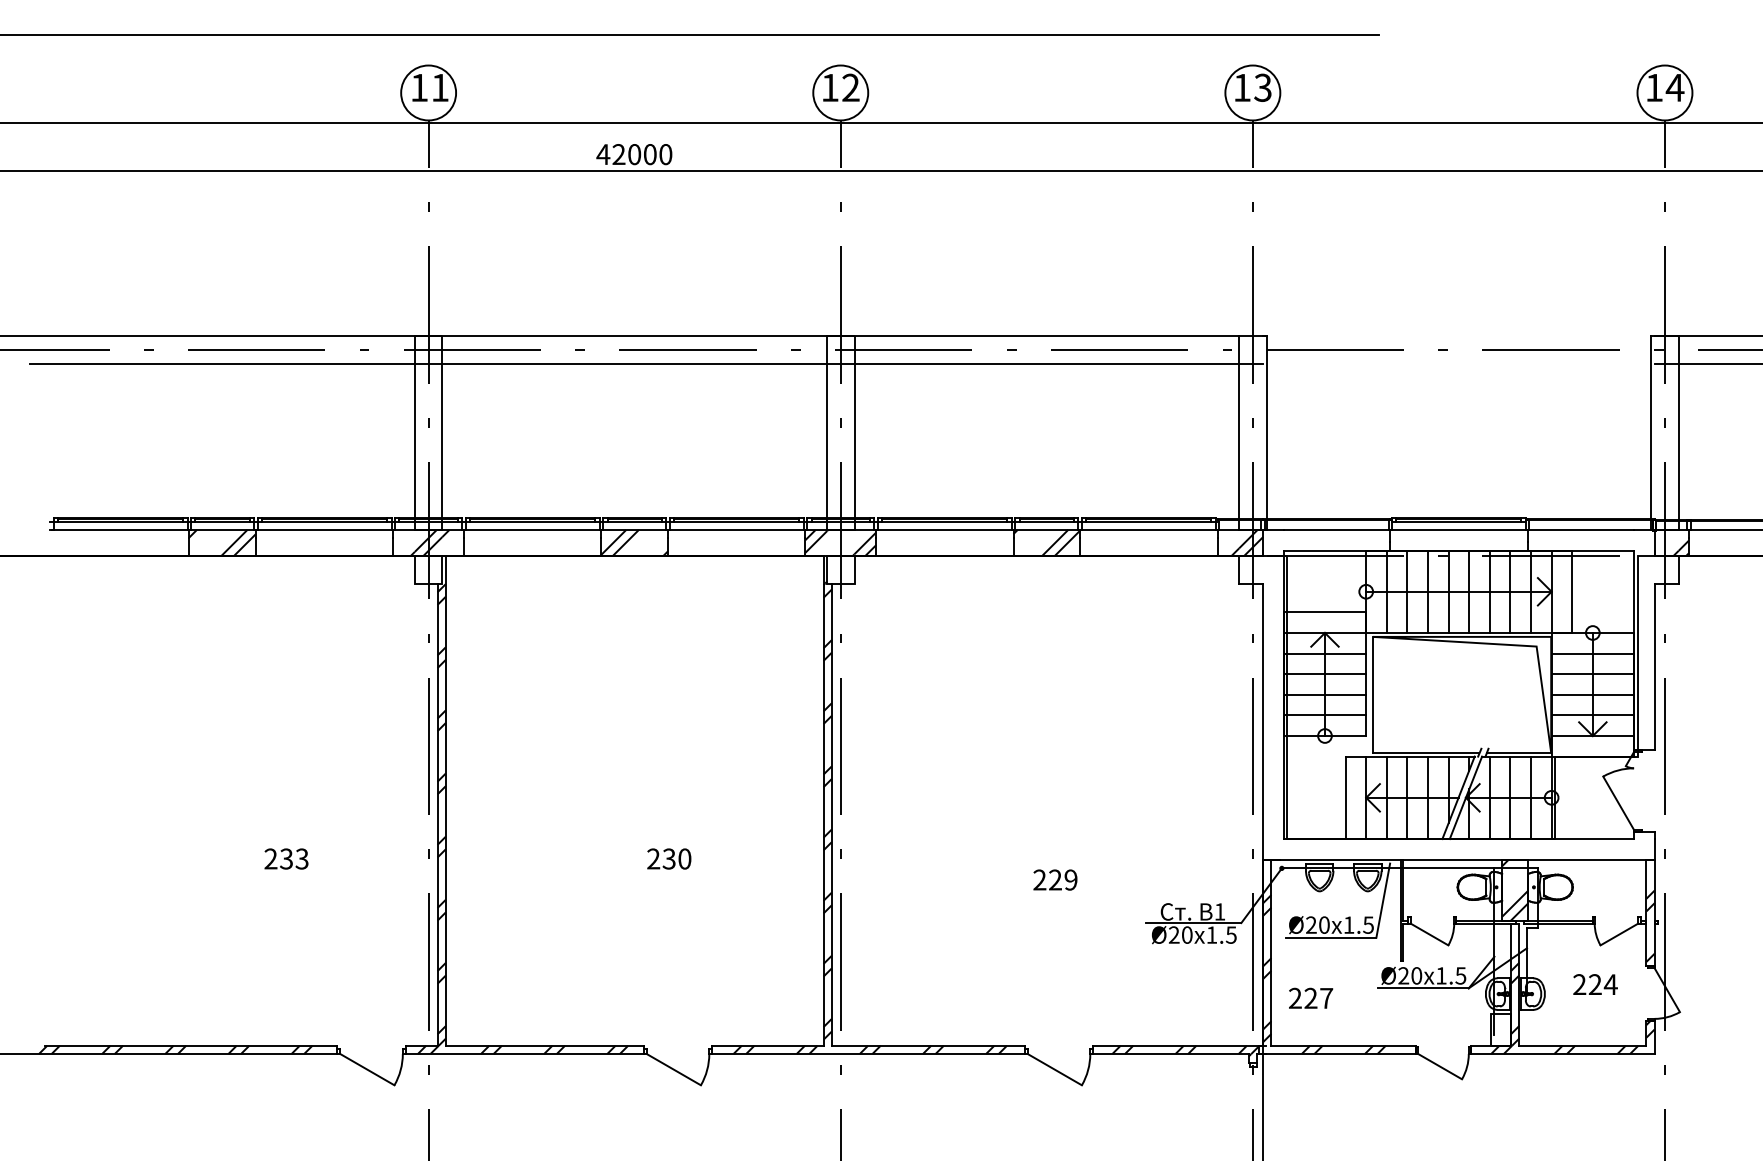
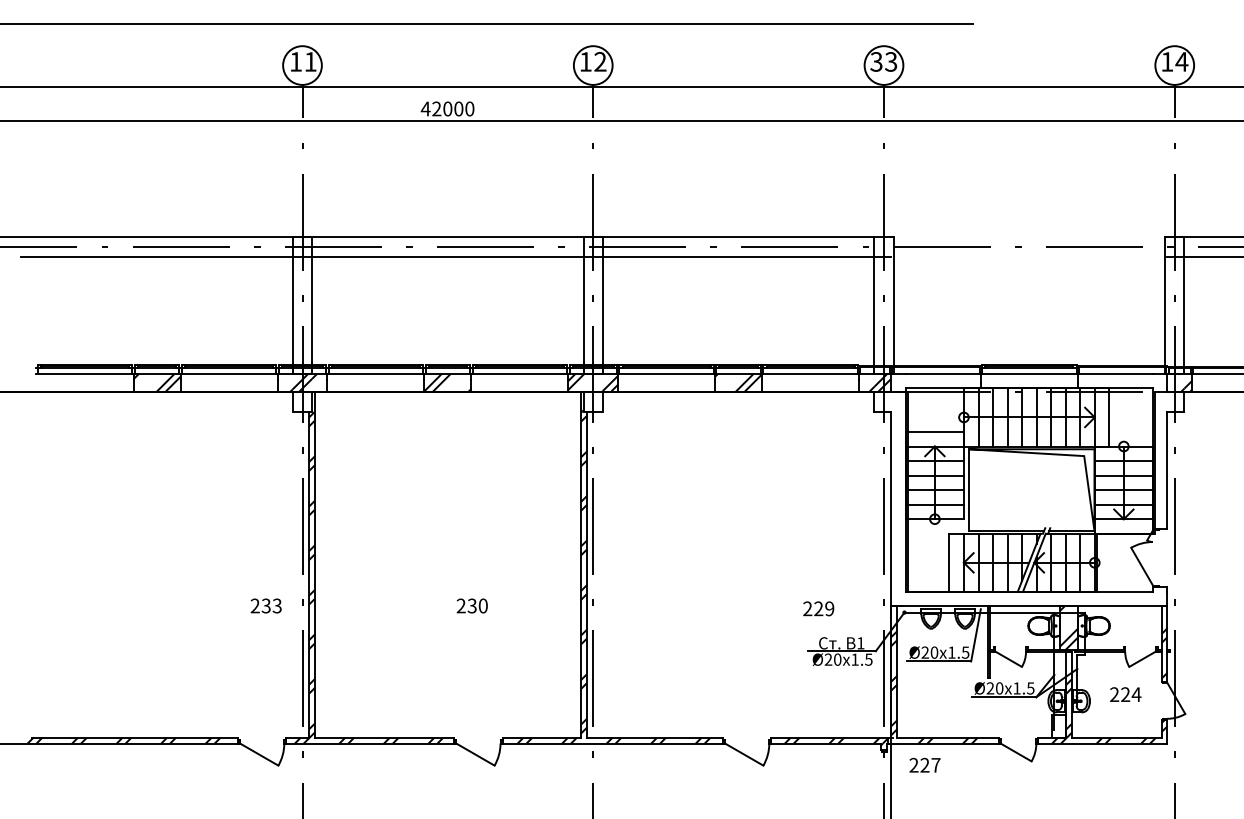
text: (1242, 87) -> (876, 61), 13 -> 33
text: (285, 858) -> (265, 605), moved
text: (1055, 879) -> (818, 608), moved
text: (1310, 997) -> (924, 764), moved

